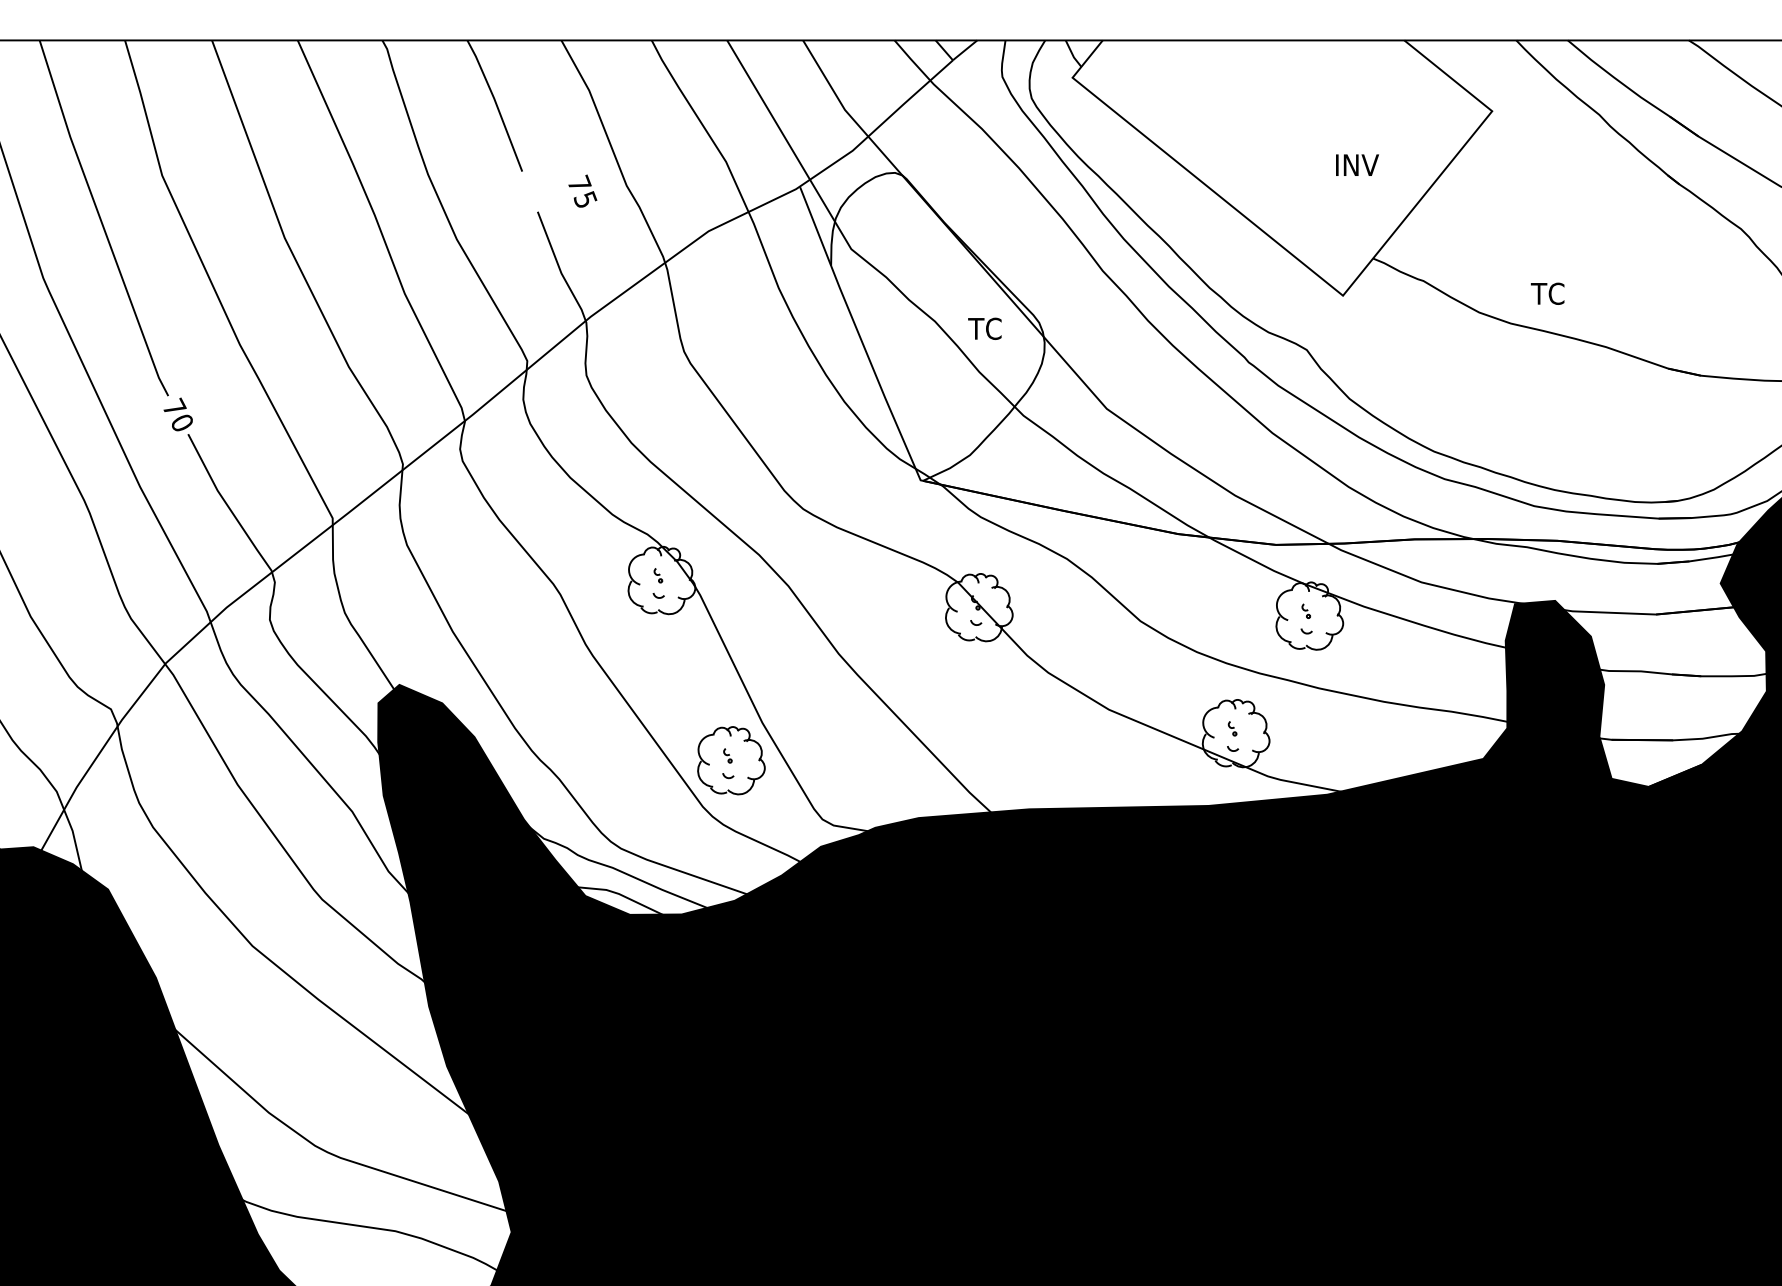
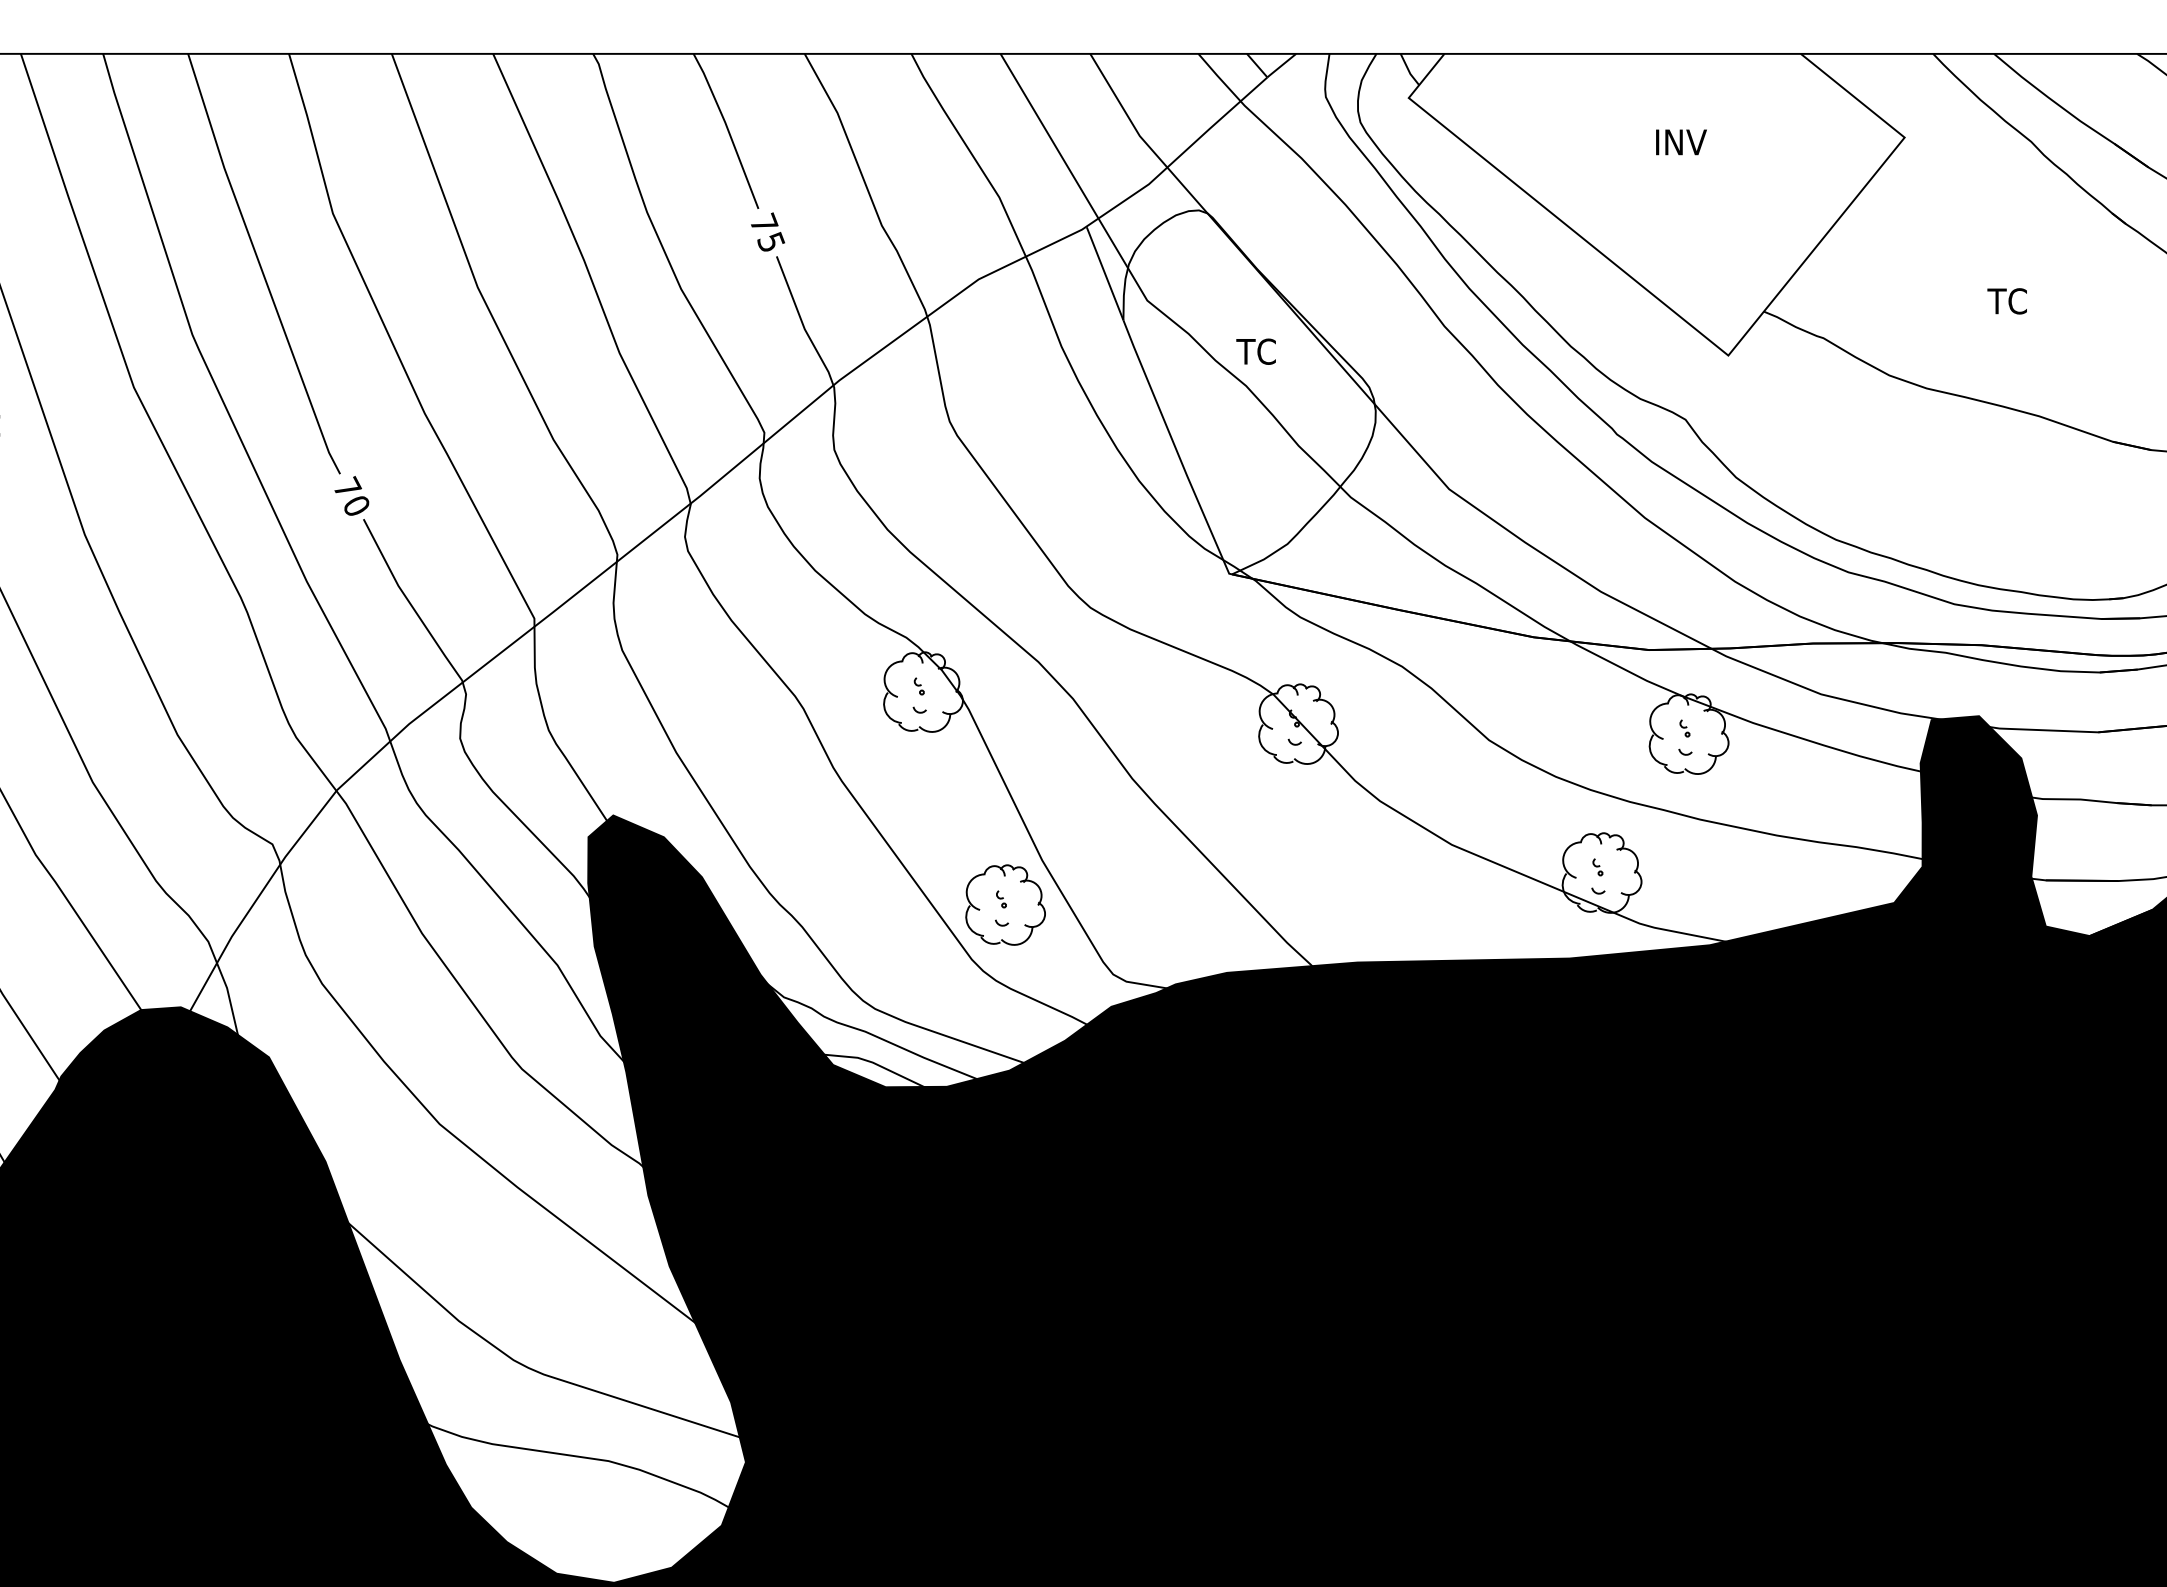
text: (1357, 165) -> (1681, 142), moved
text: (583, 190) -> (768, 231), moved
text: (1547, 293) -> (2006, 301), moved
text: (984, 328) -> (1255, 351), moved

